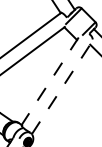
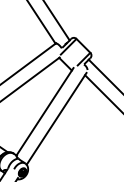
line: (49, 81) -> (44, 112), dashed -> solid
line: (61, 87) -> (56, 118), dashed -> solid

